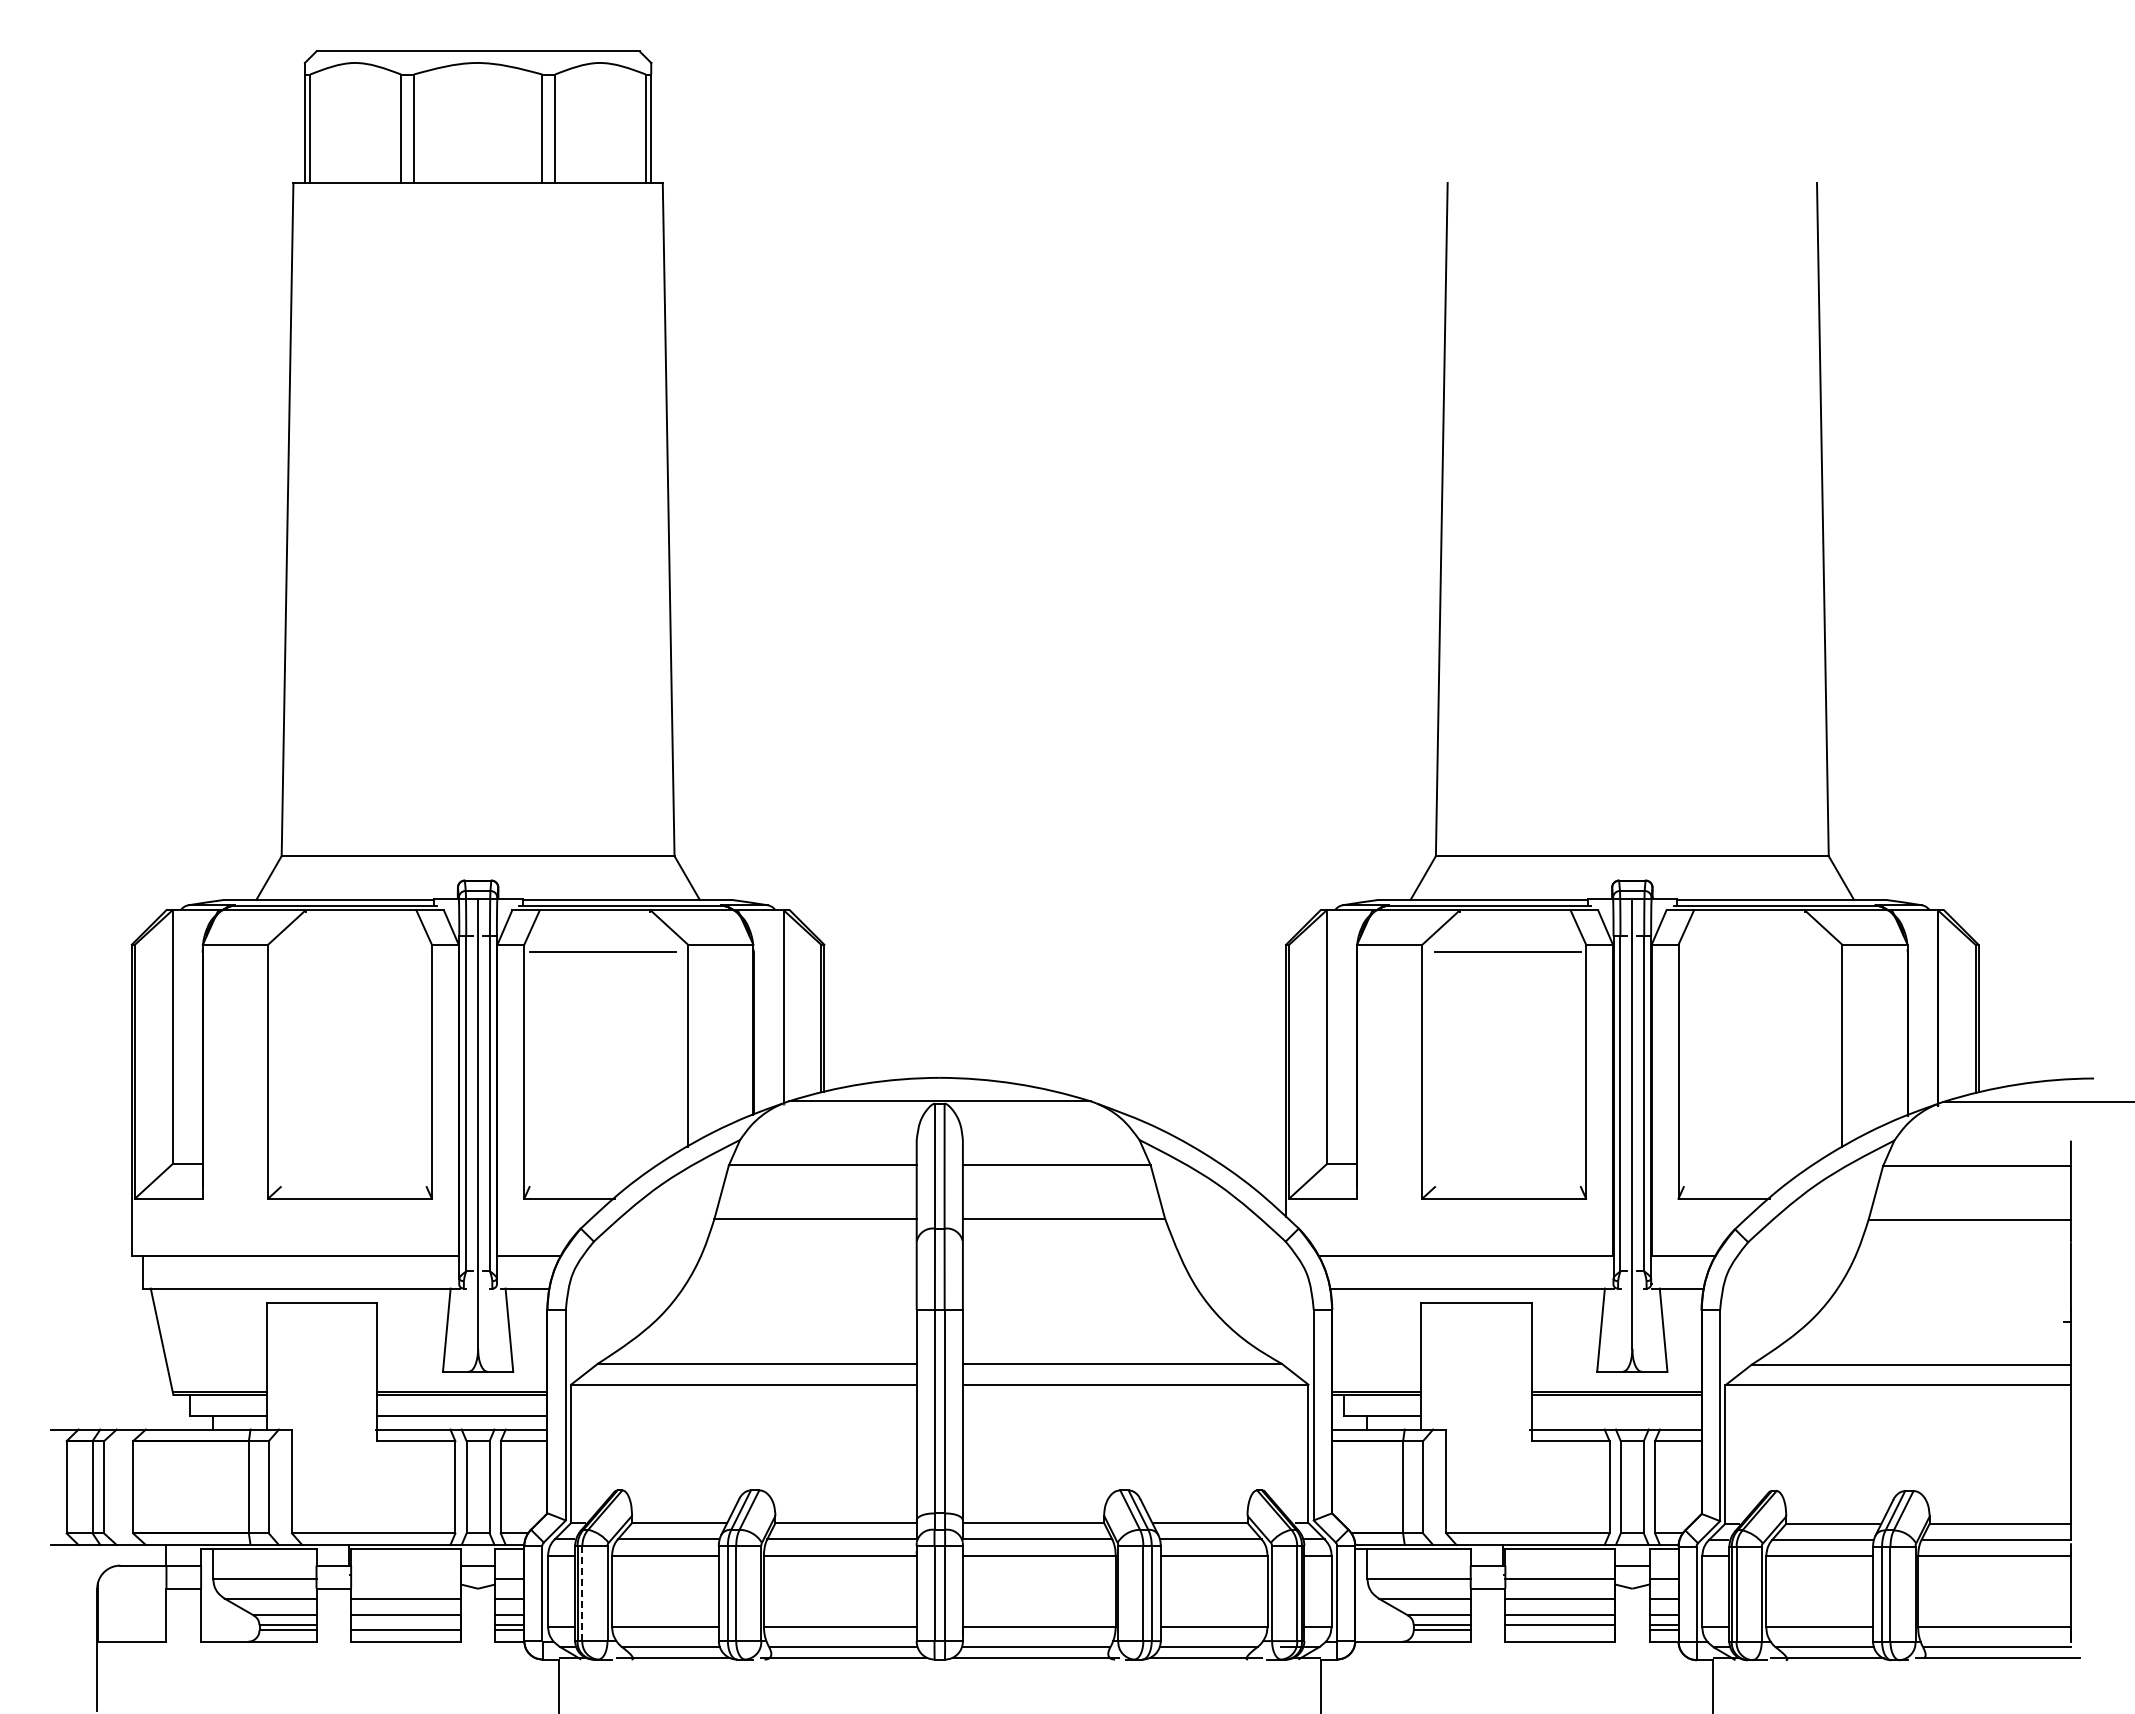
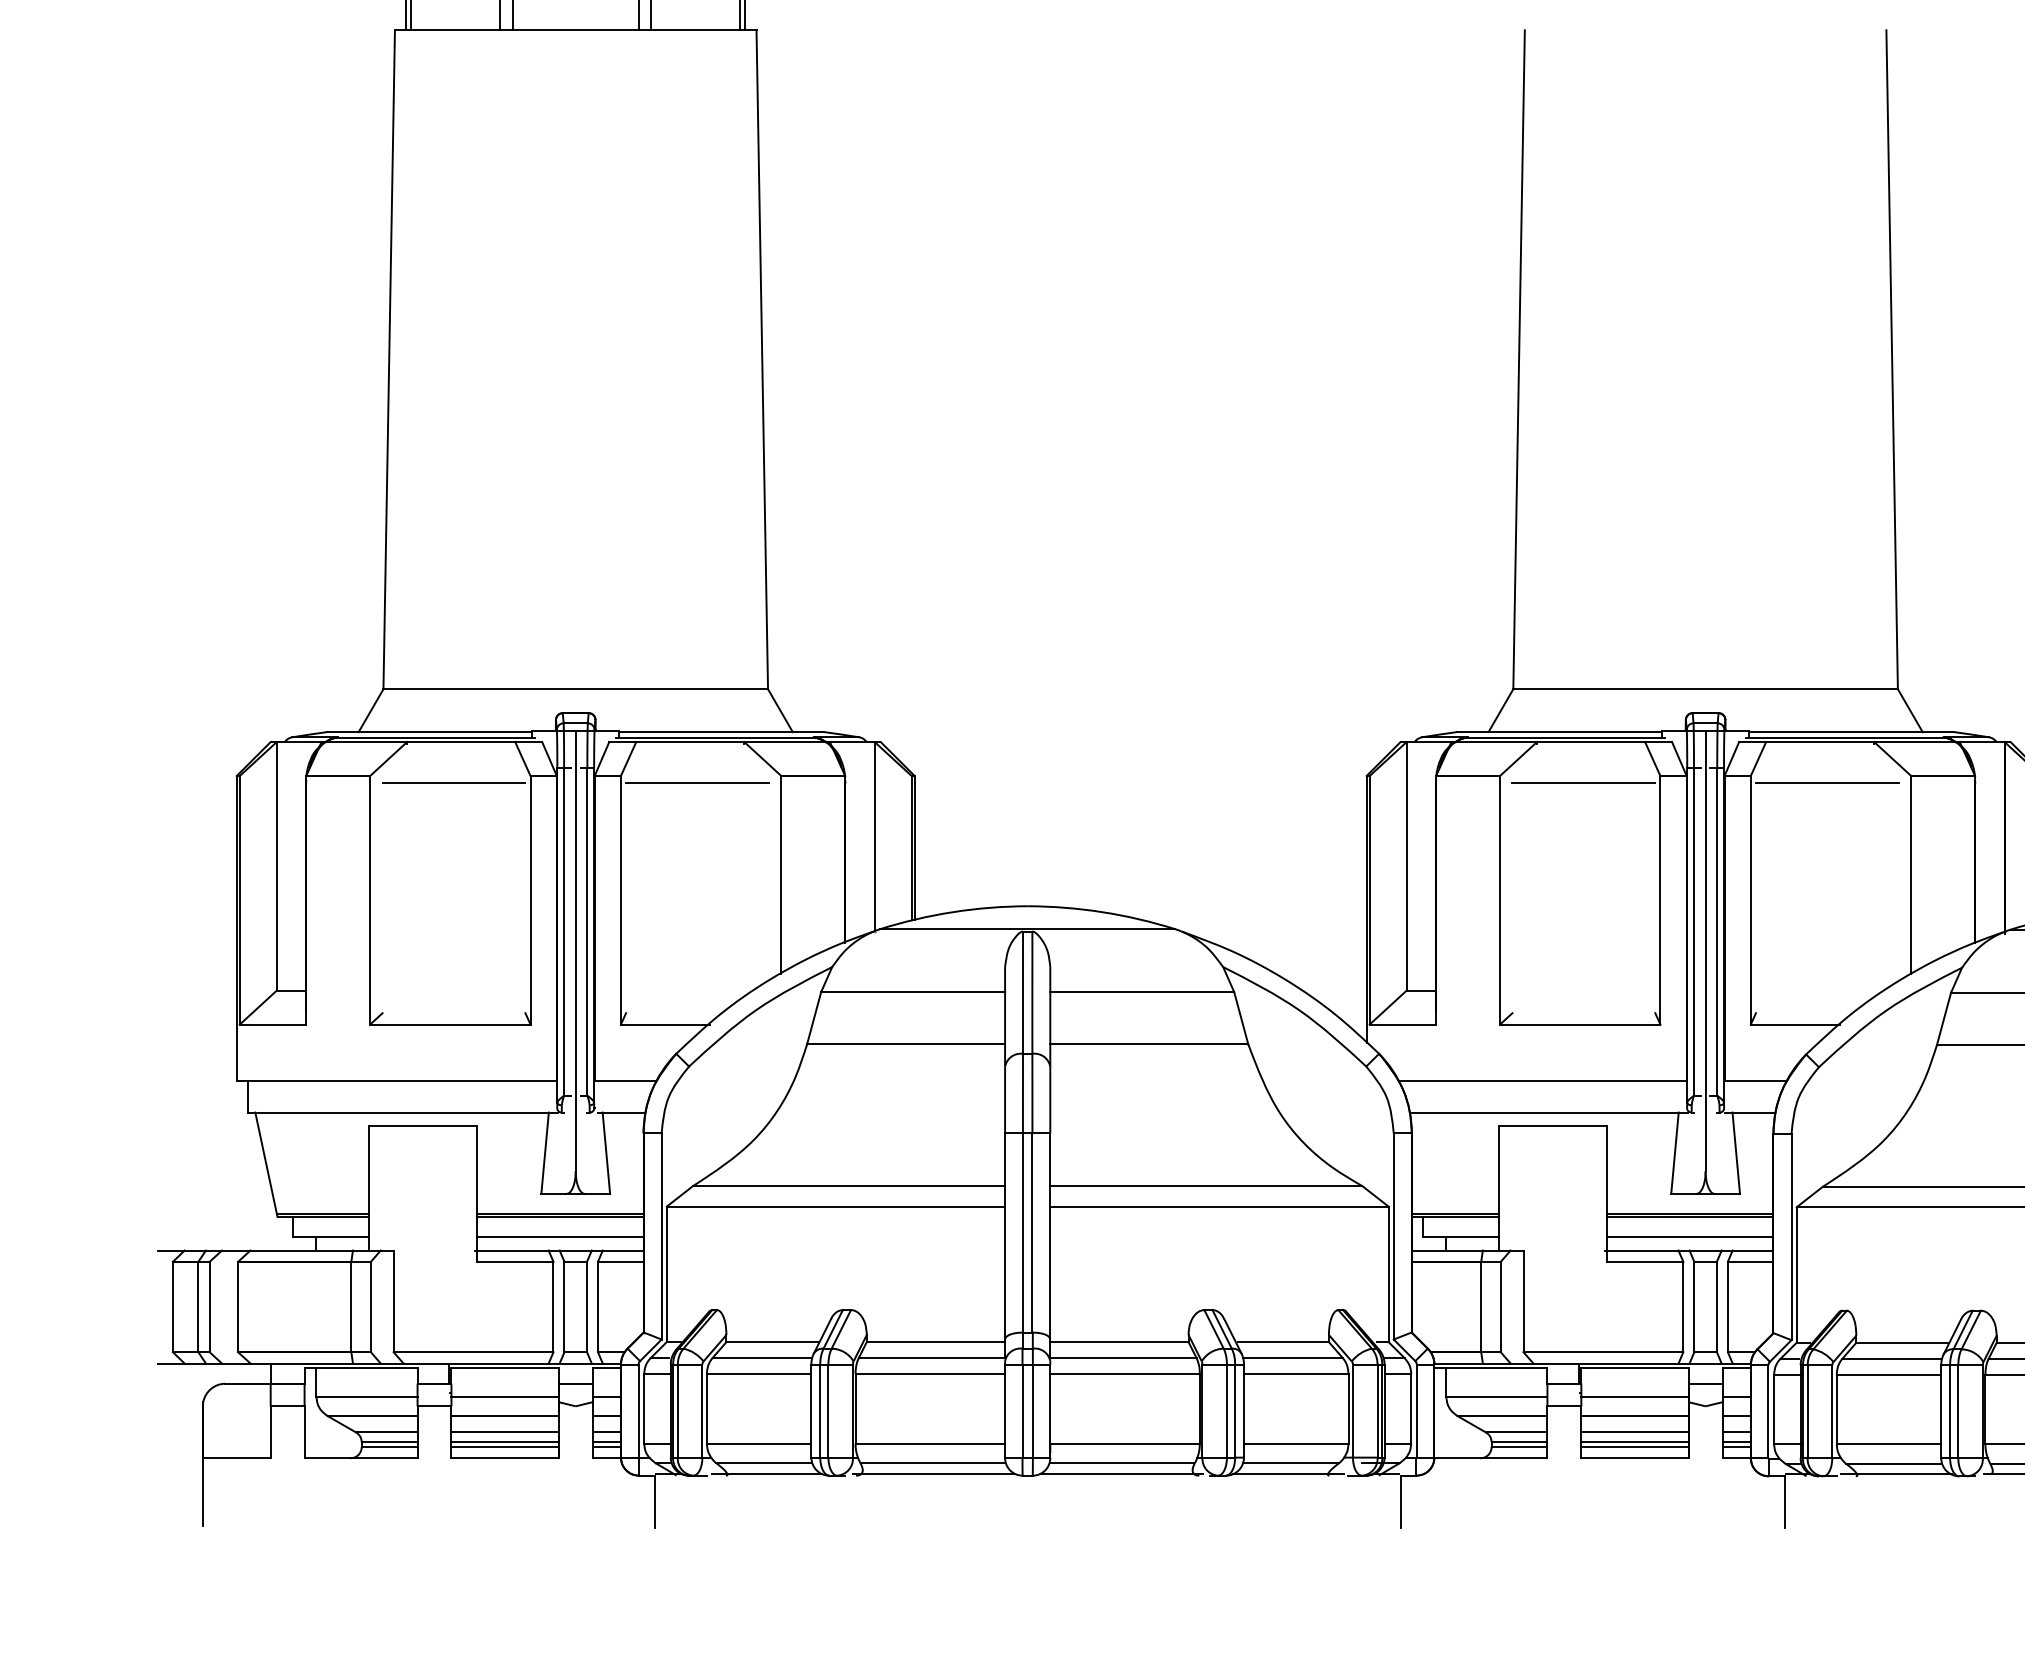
line: (353, 951) -> (453, 782), added
line: (1756, 951) -> (1827, 782), added
line: (1616, 1415) -> (1690, 1236), added
line: (405, 1578) -> (504, 1396), added
line: (582, 1594) -> (677, 1411), dashed -> solid
line: (405, 1625) -> (504, 1442), added
line: (1560, 1630) -> (1635, 1447), added

